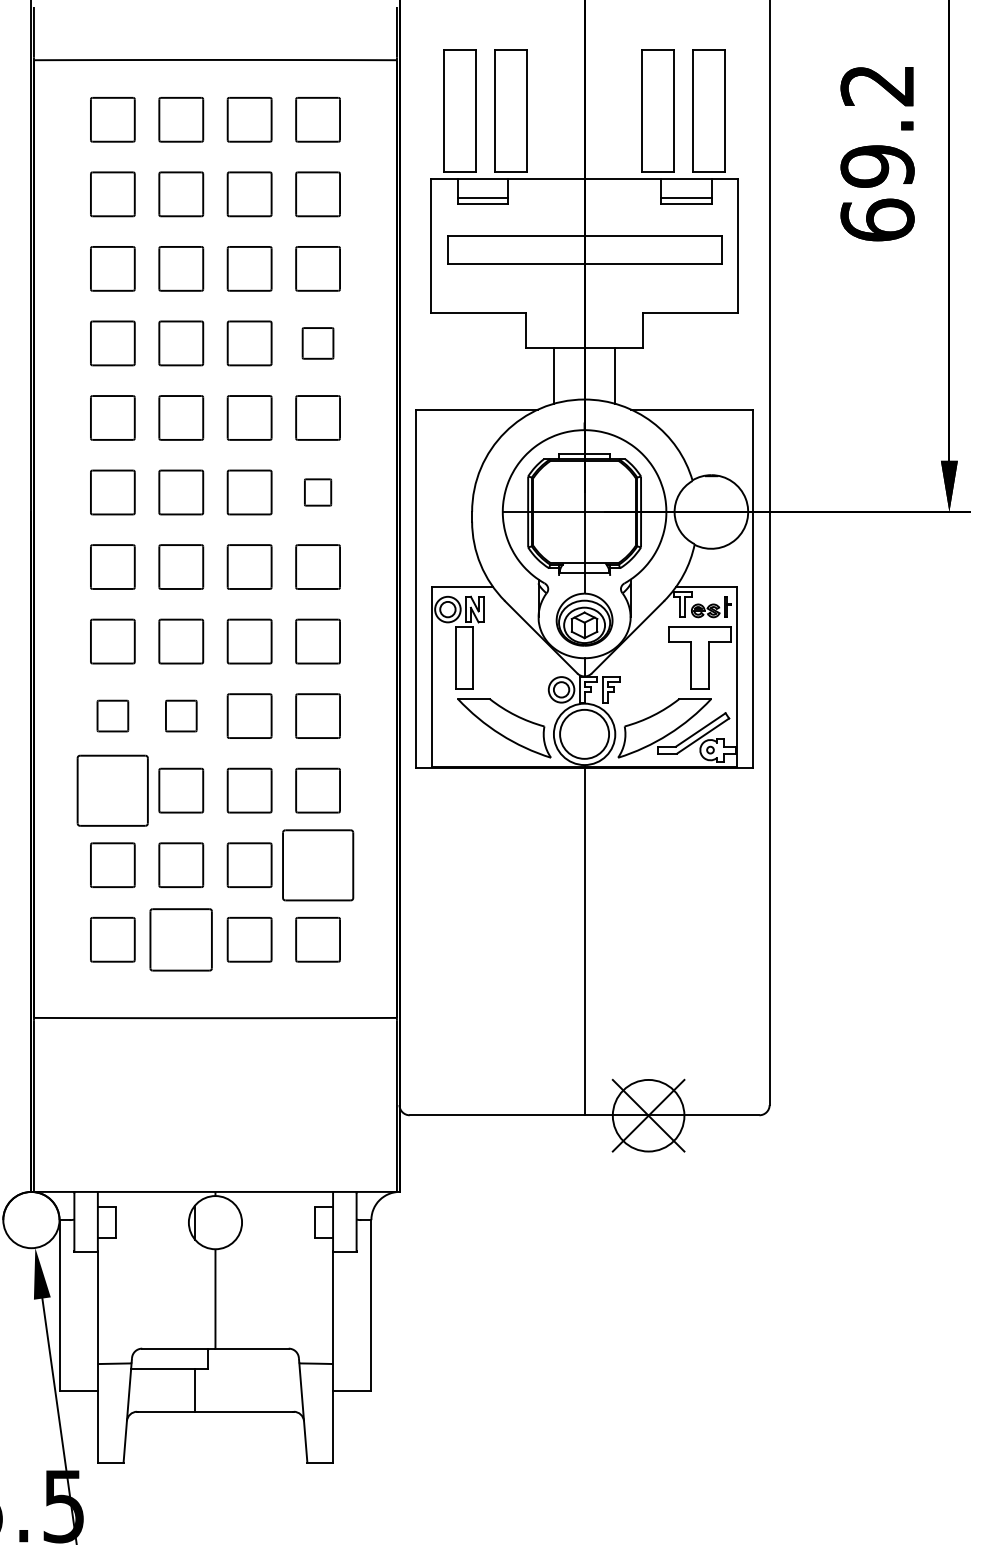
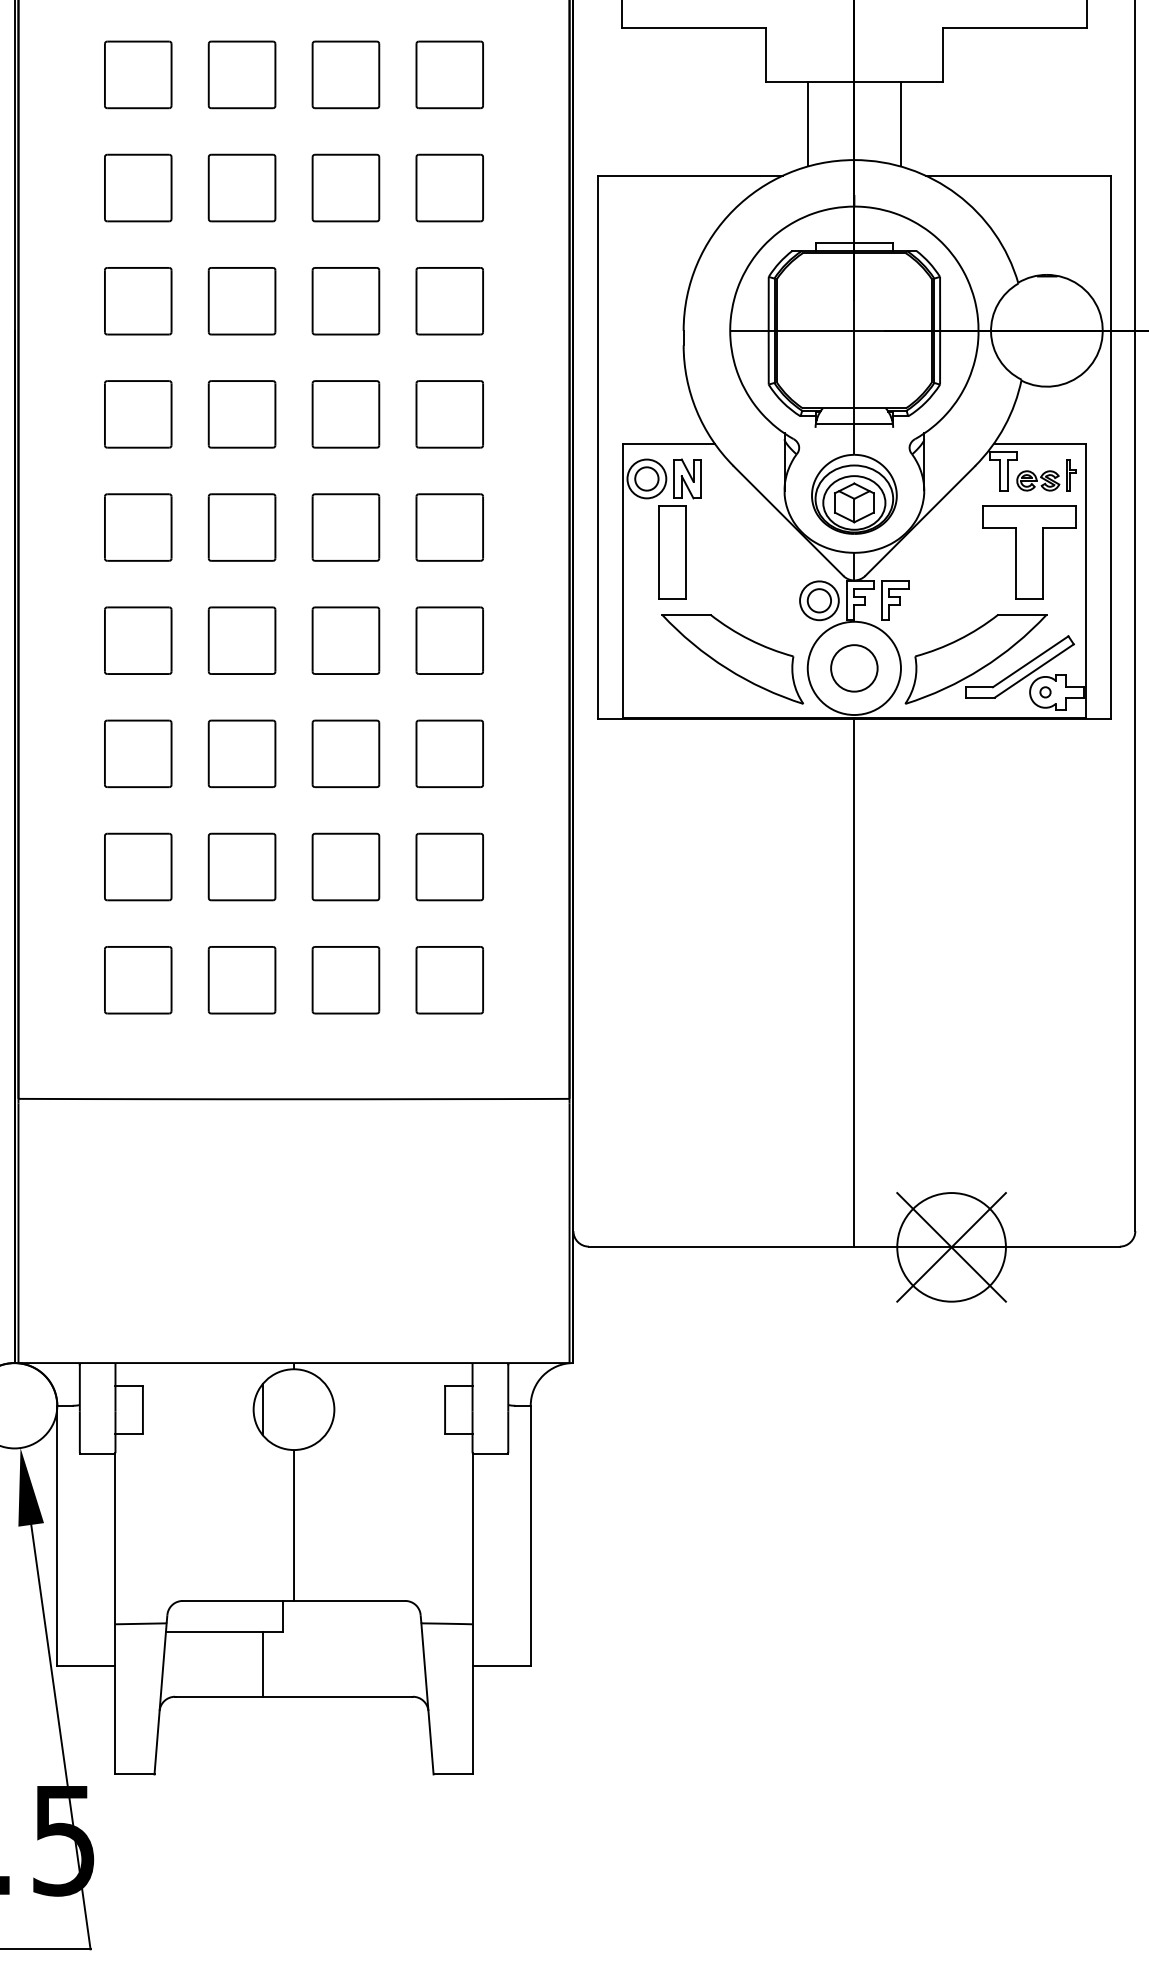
part: (317, 343) -> (448, 75), size x1.43
part: (317, 492) -> (448, 301), size x1.67
part: (112, 715) -> (137, 639), size x1.43
part: (181, 715) -> (242, 639), size x1.43
circle: (584, 734) -> (854, 668), size x0.62
part: (112, 790) -> (137, 753), size x0.62
part: (317, 864) -> (448, 865), size x0.62
part: (181, 939) -> (242, 979), size x0.71

